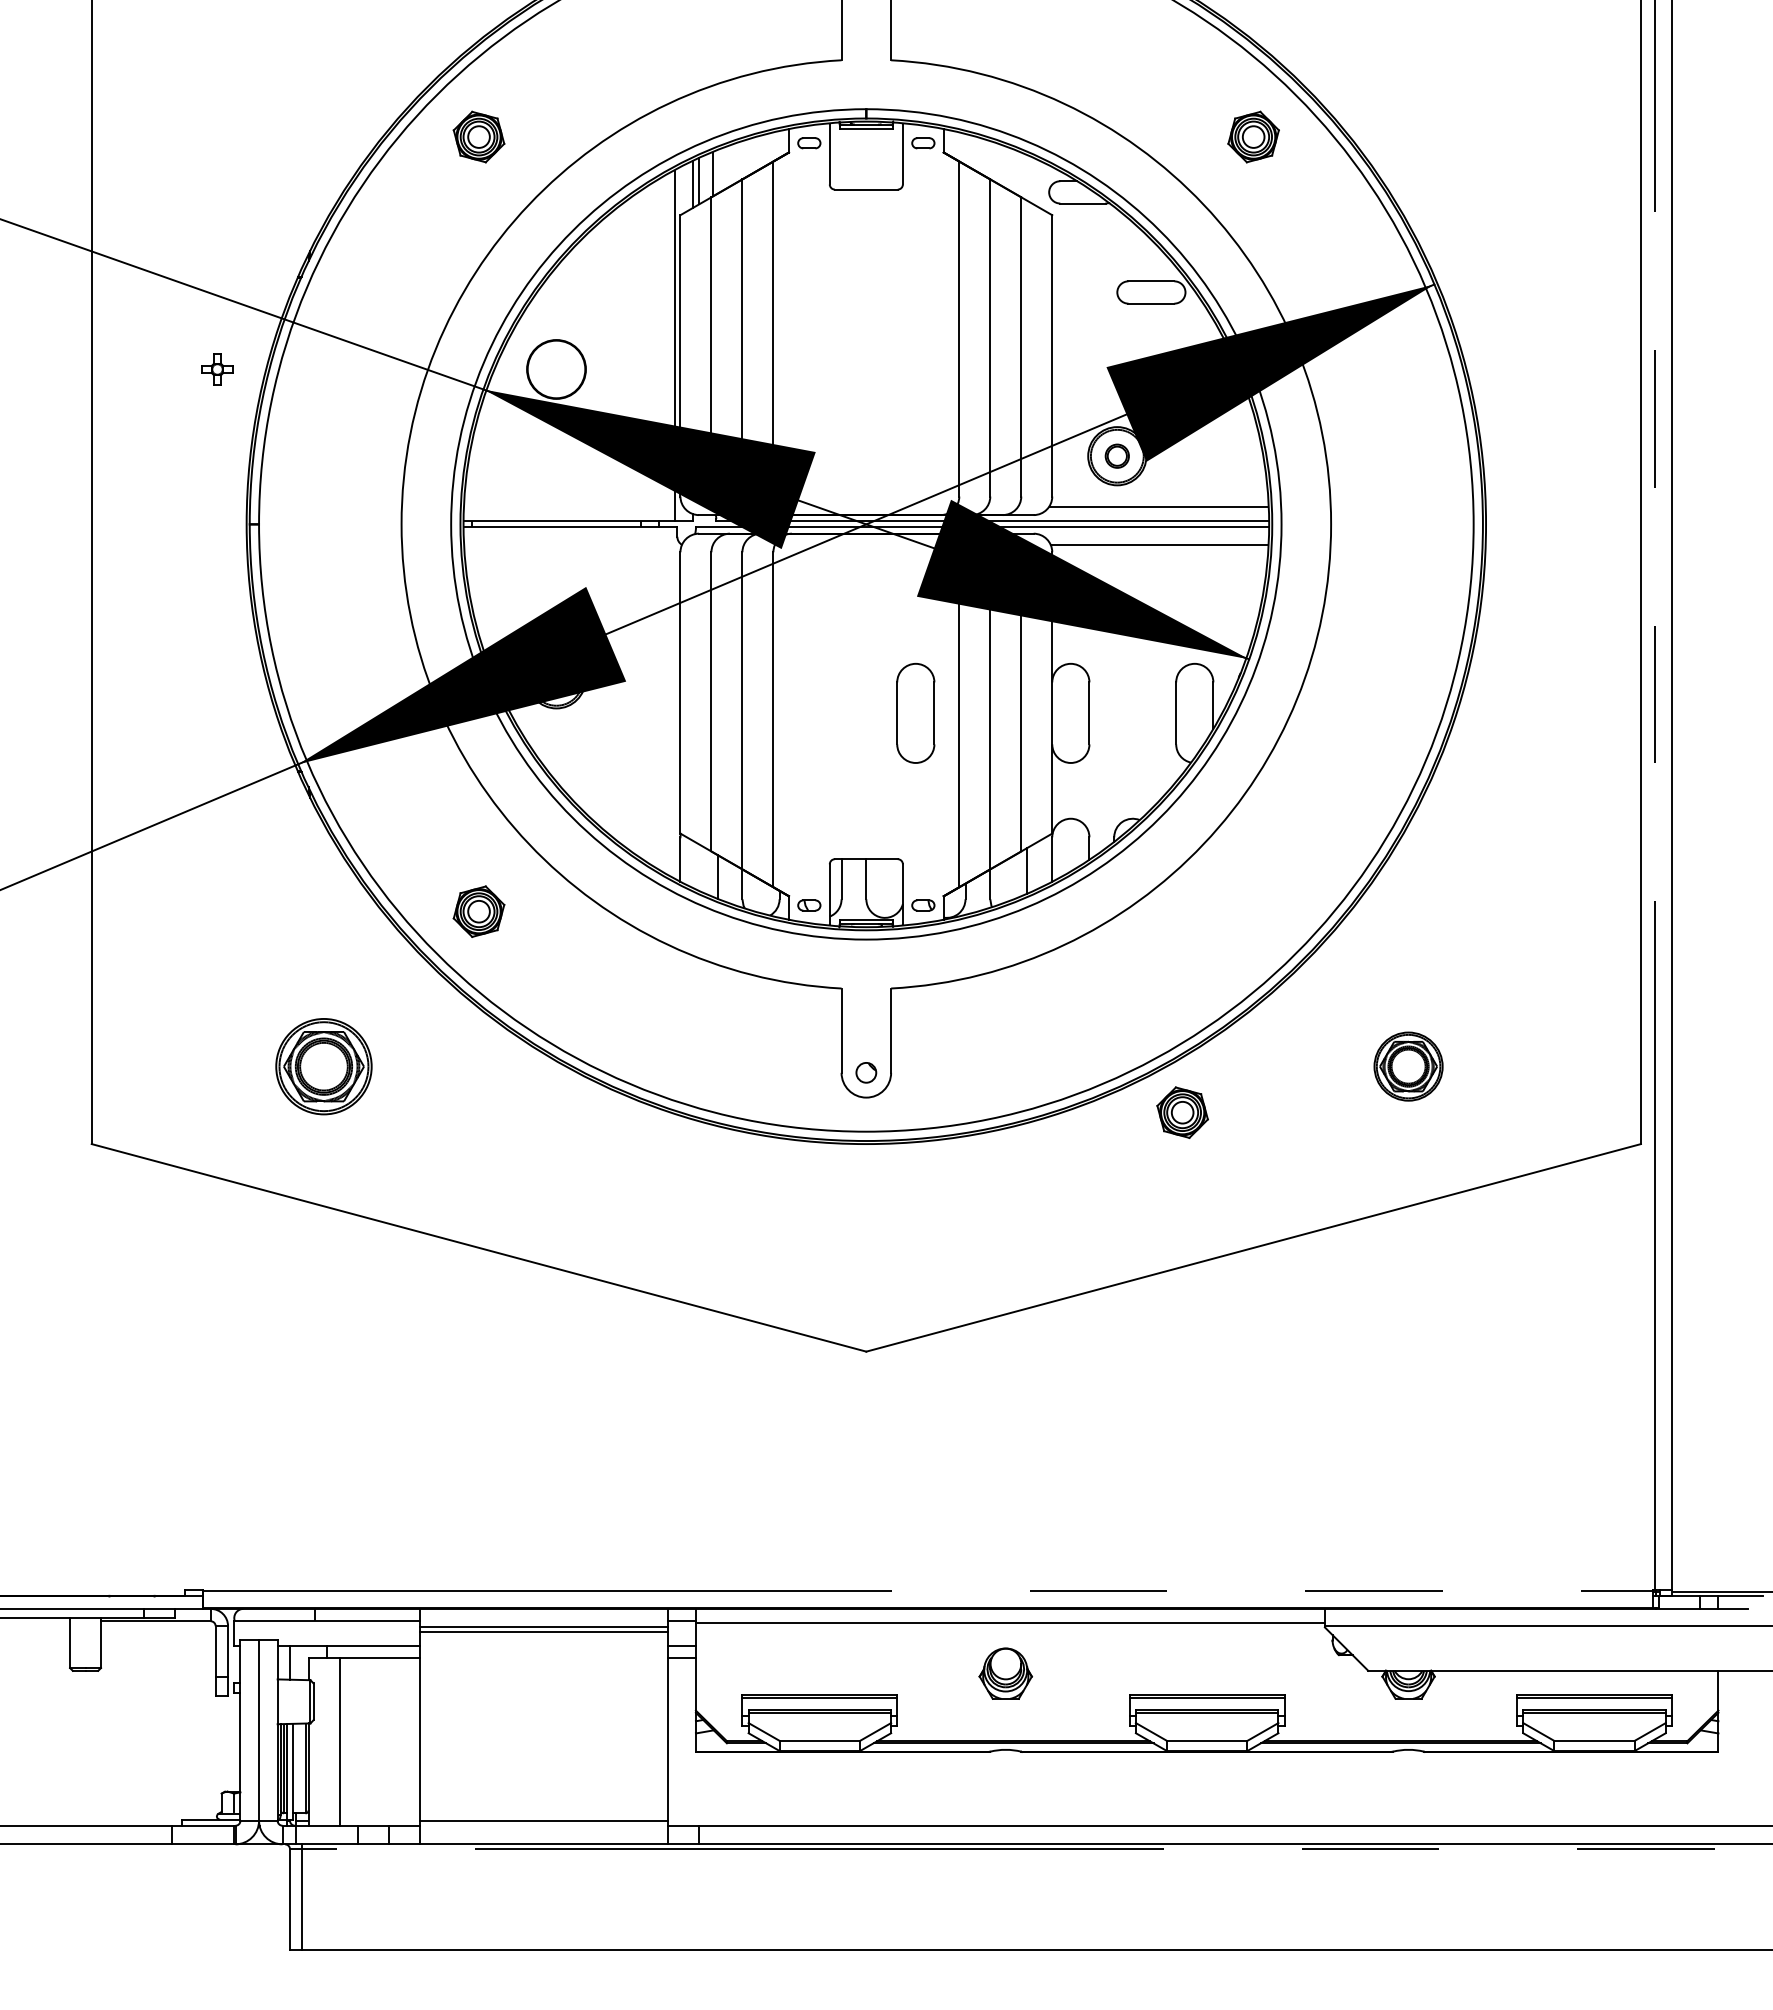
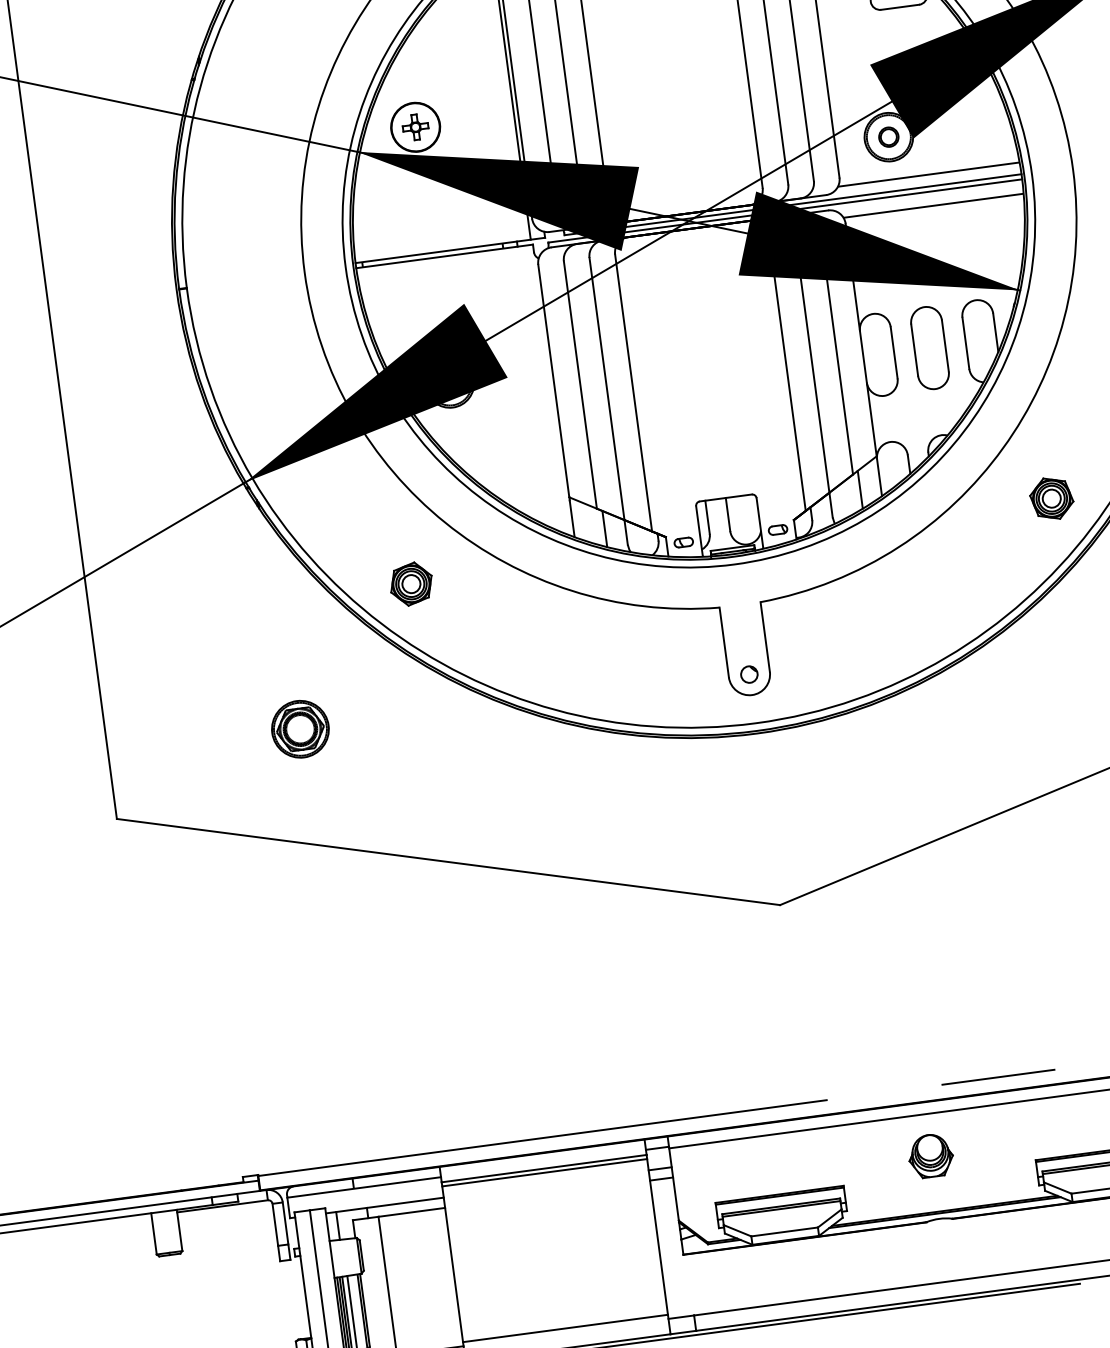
part: (217, 369) -> (415, 127), moved
part: (915, 712) -> (929, 347), moved
part: (324, 1066) -> (300, 729), size x0.71
part: (1182, 1112) -> (1051, 498), moved

